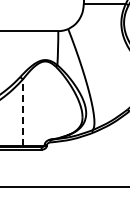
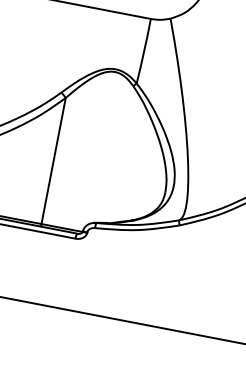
line: (22, 112) -> (52, 160), dashed -> solid

